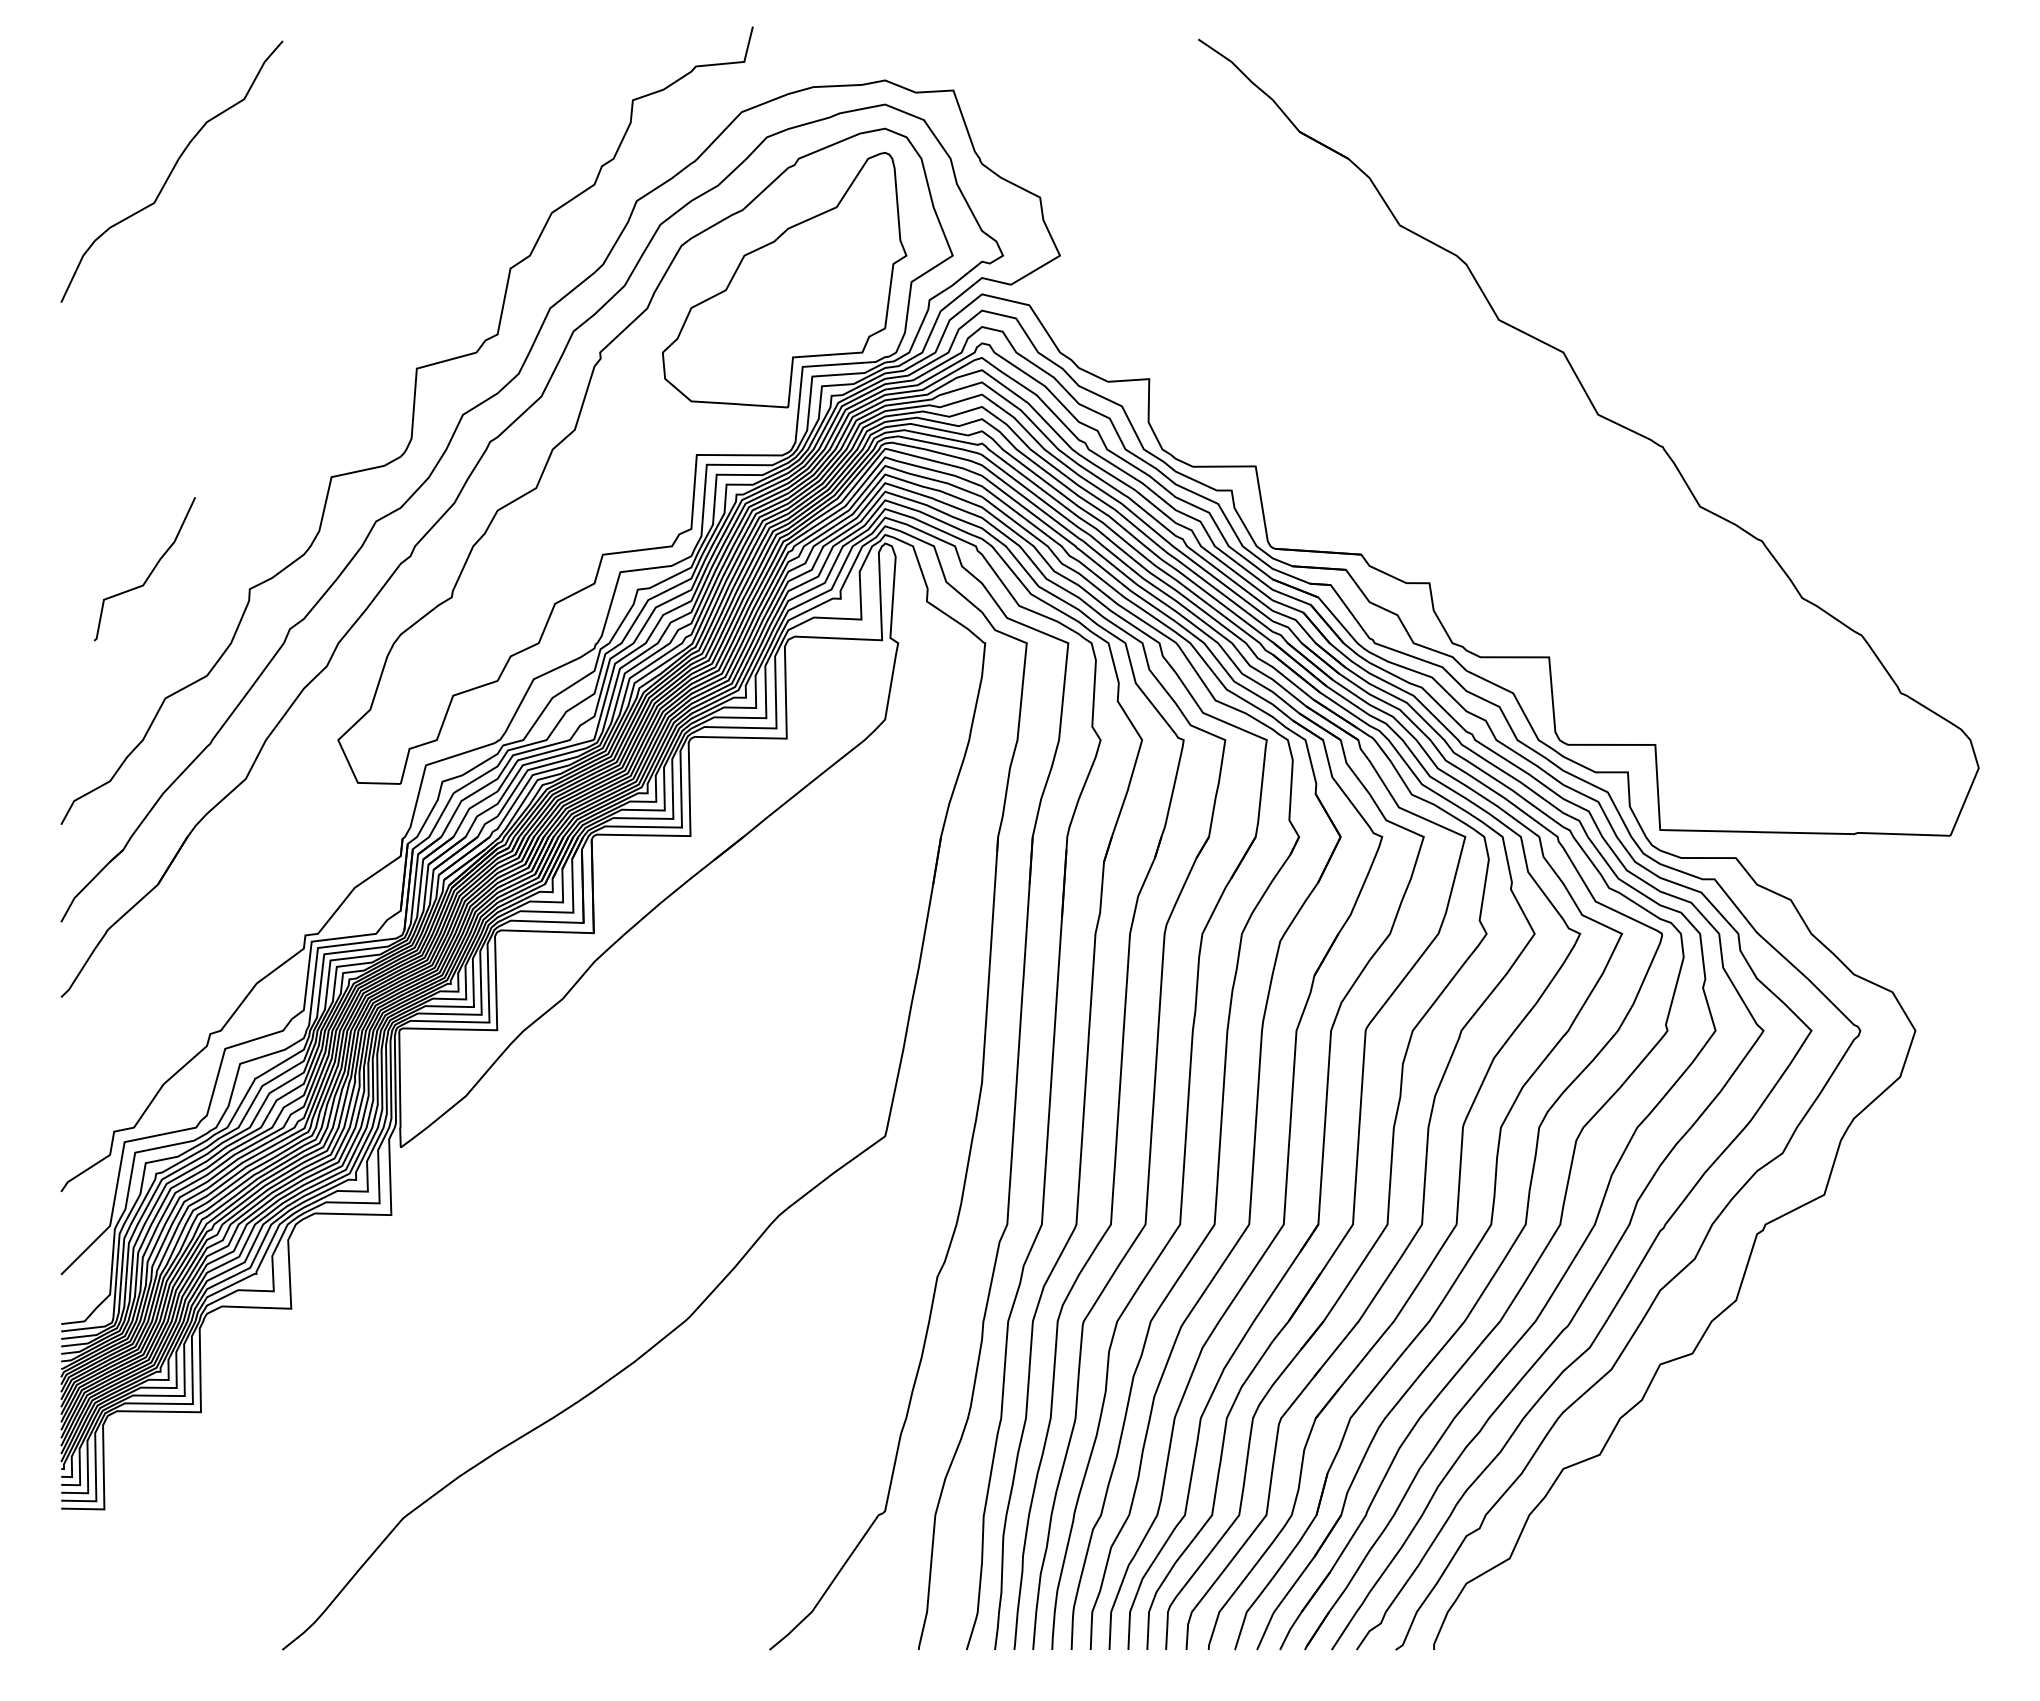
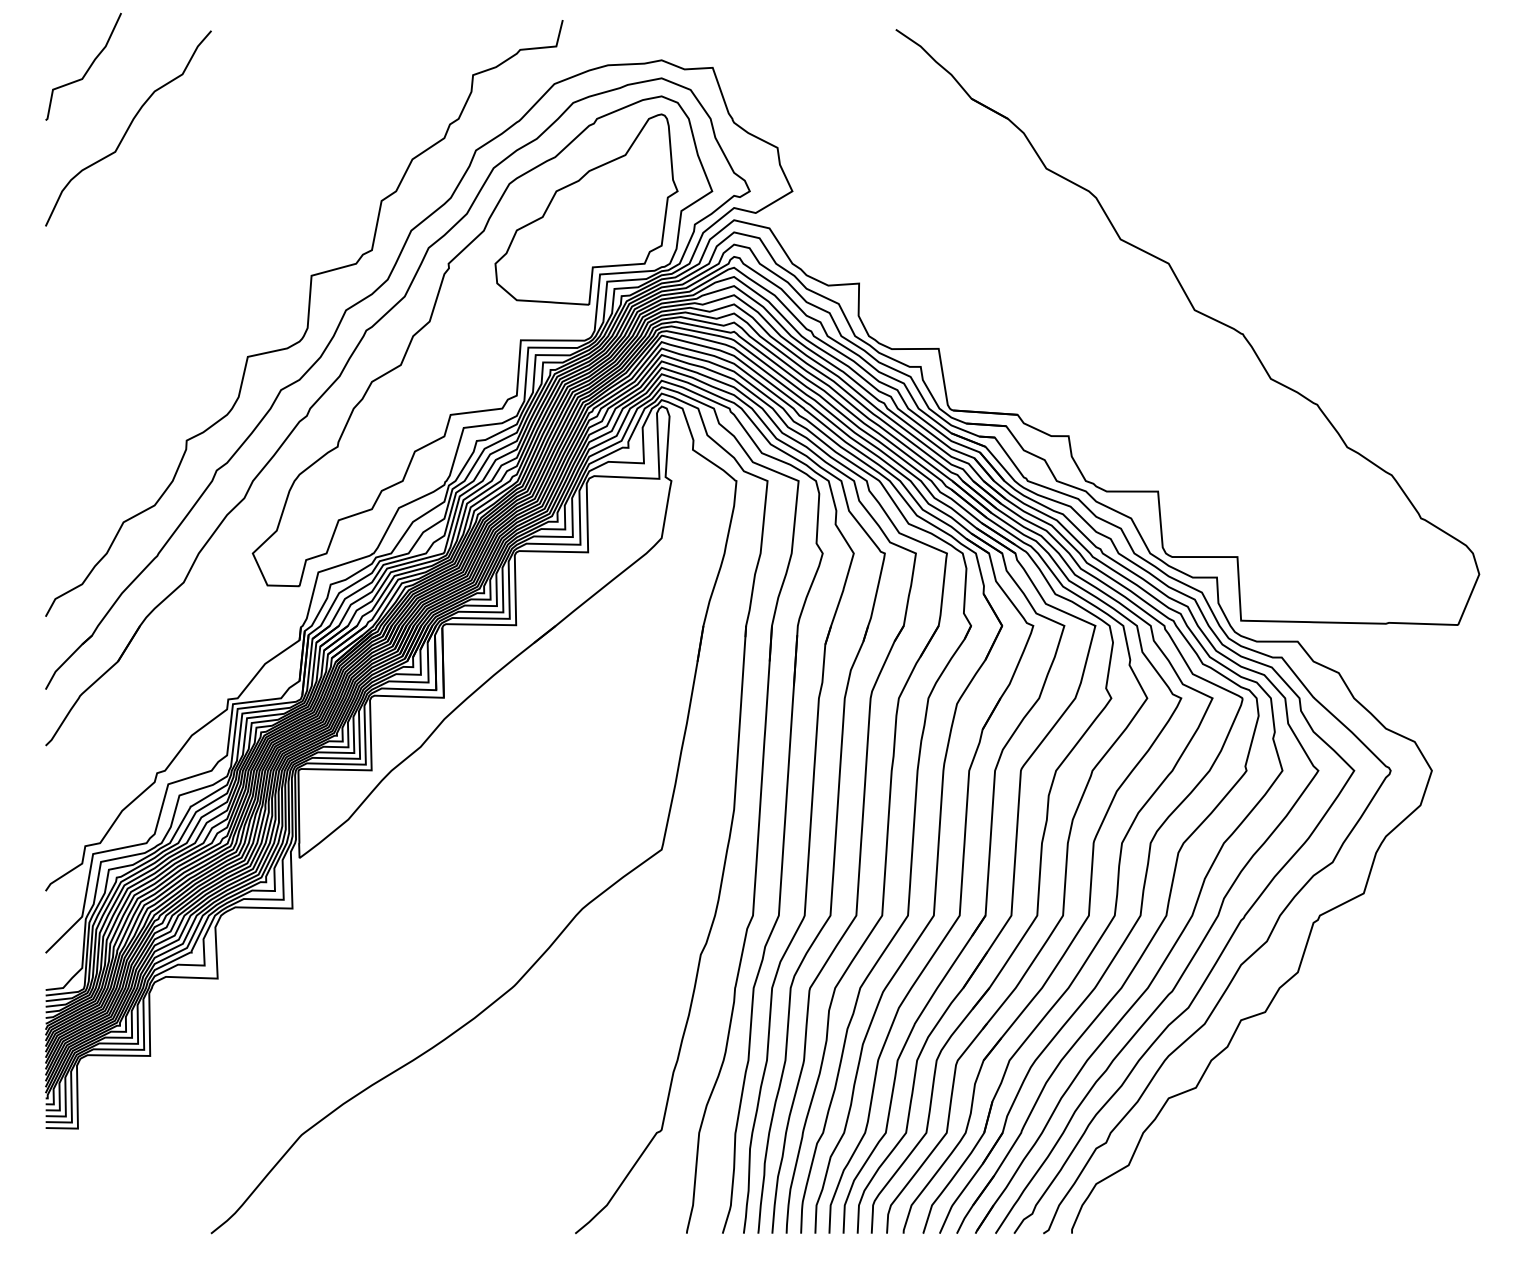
curve: (149, 573) -> (87, 70), moved

